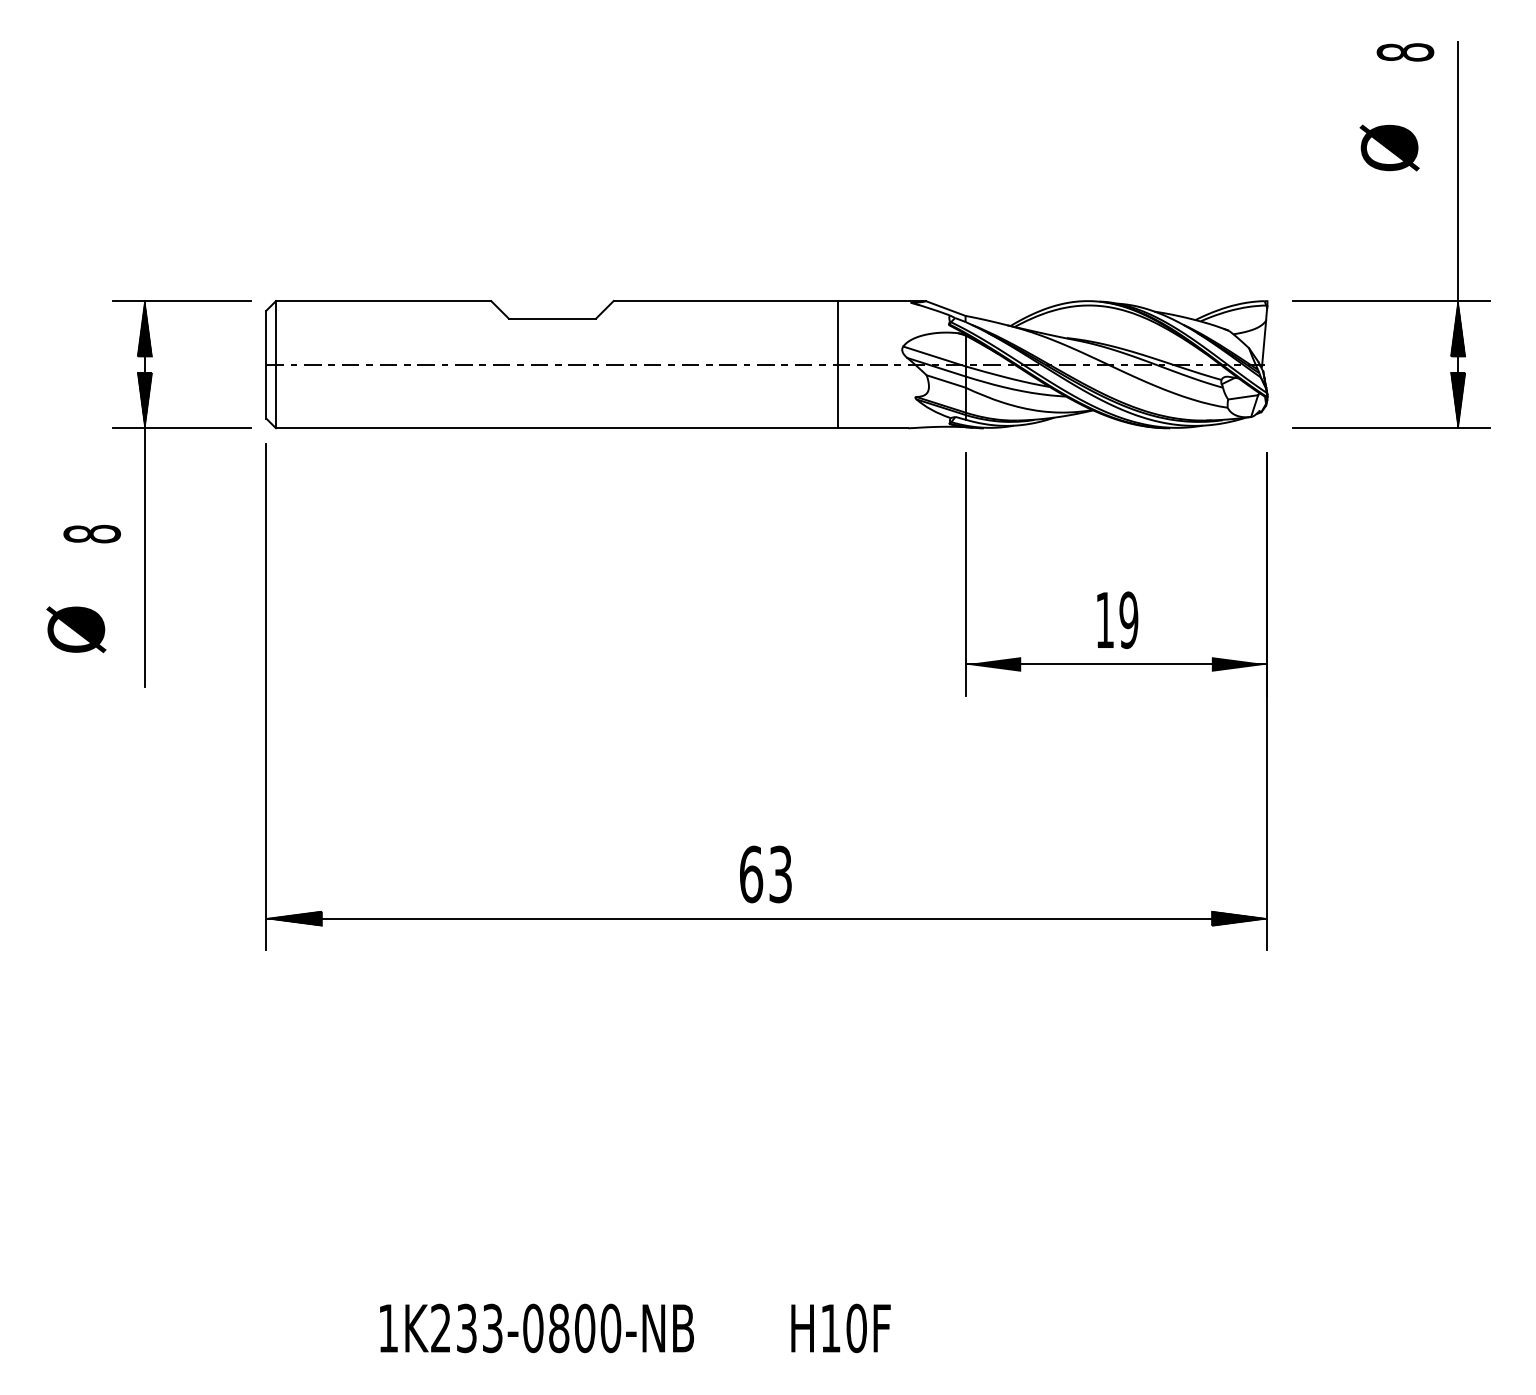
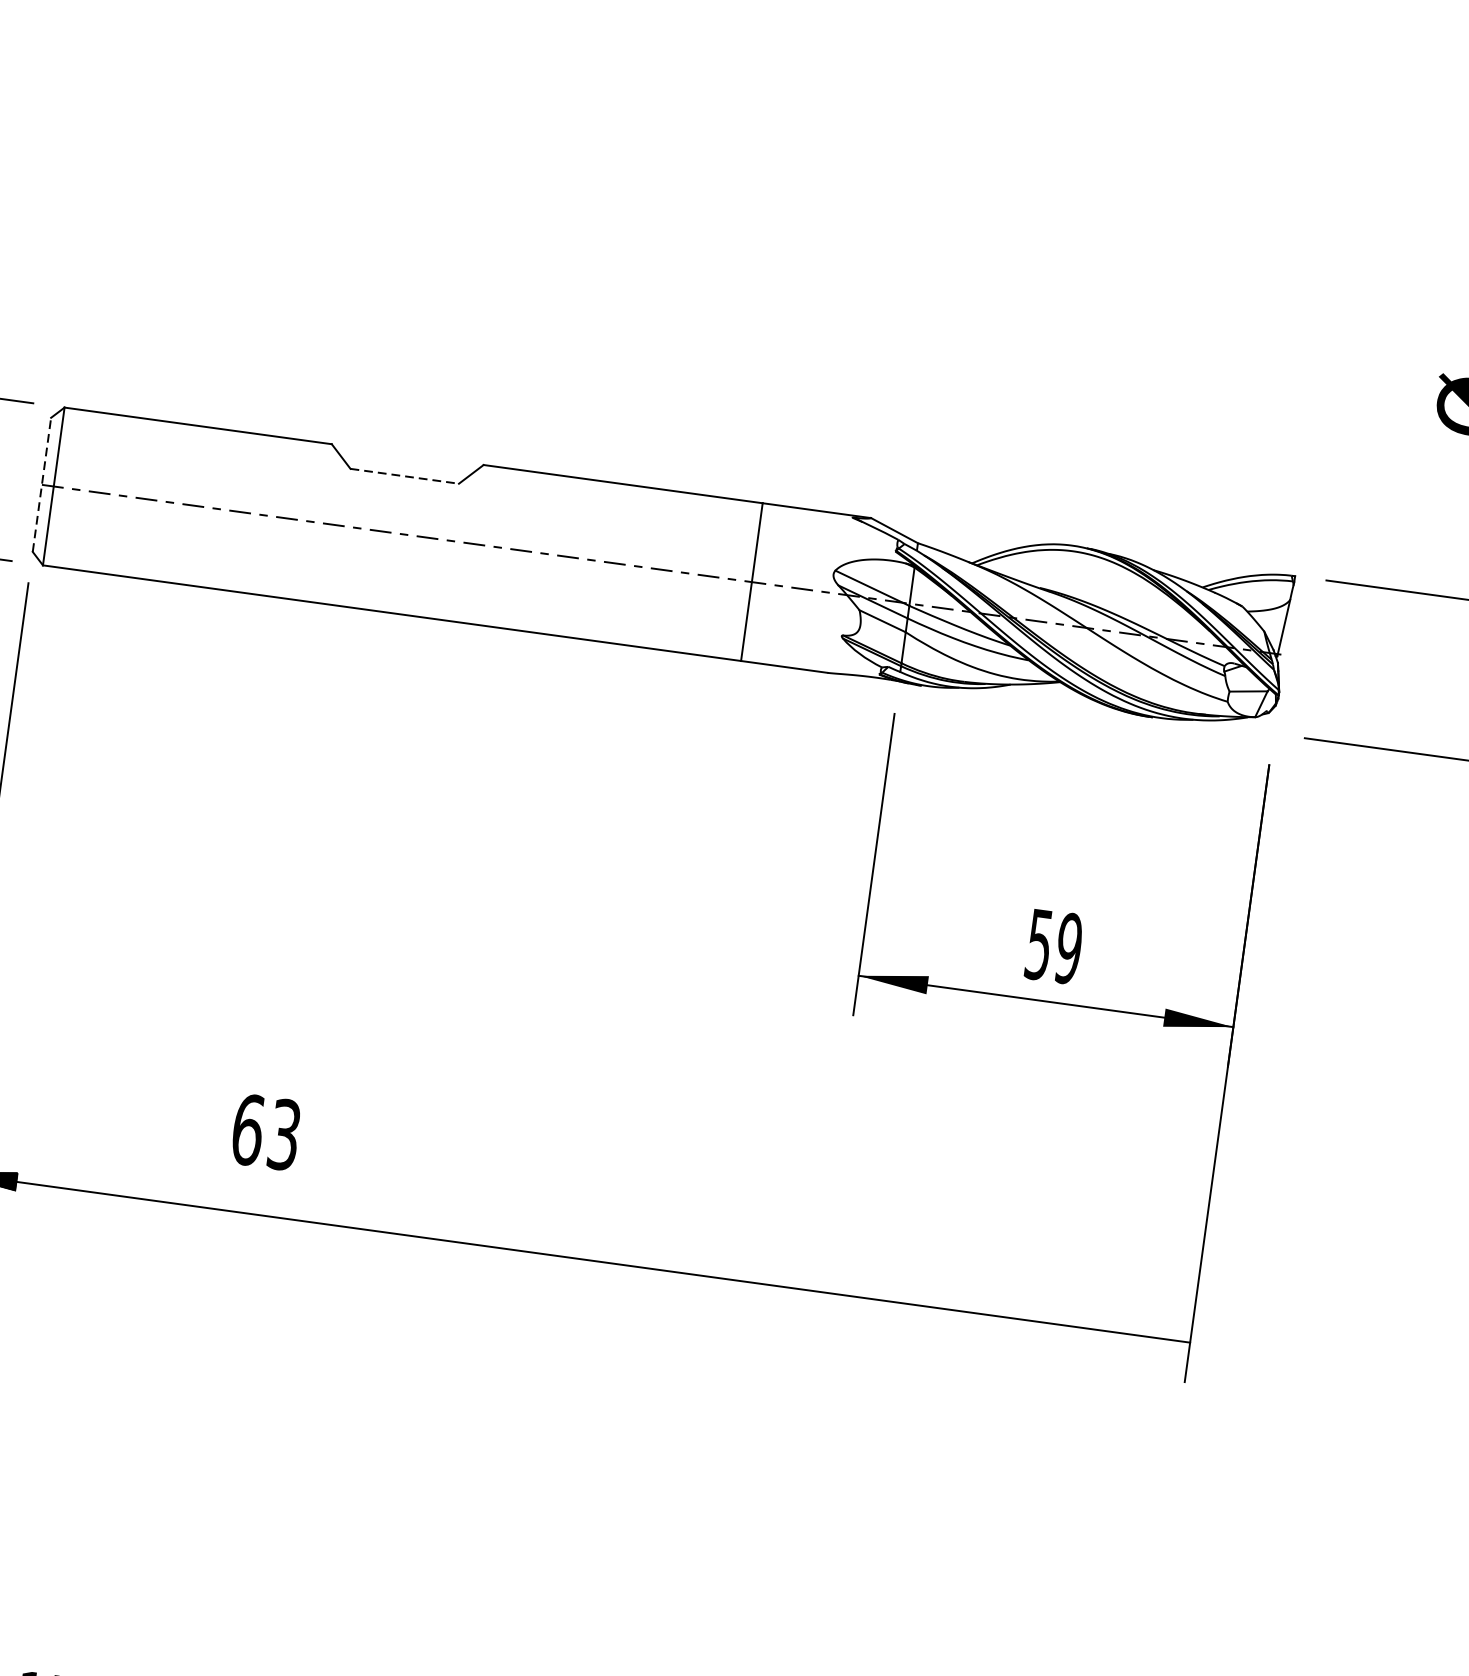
line: (552, 318) -> (404, 476), solid -> dashed
line: (266, 364) -> (42, 484), solid -> dashed
text: (1104, 620) -> (1038, 944), 19 -> 59
text: (765, 874) -> (265, 1132), moved
hatch: (1239, 918) -> (1155, 1337), removed

